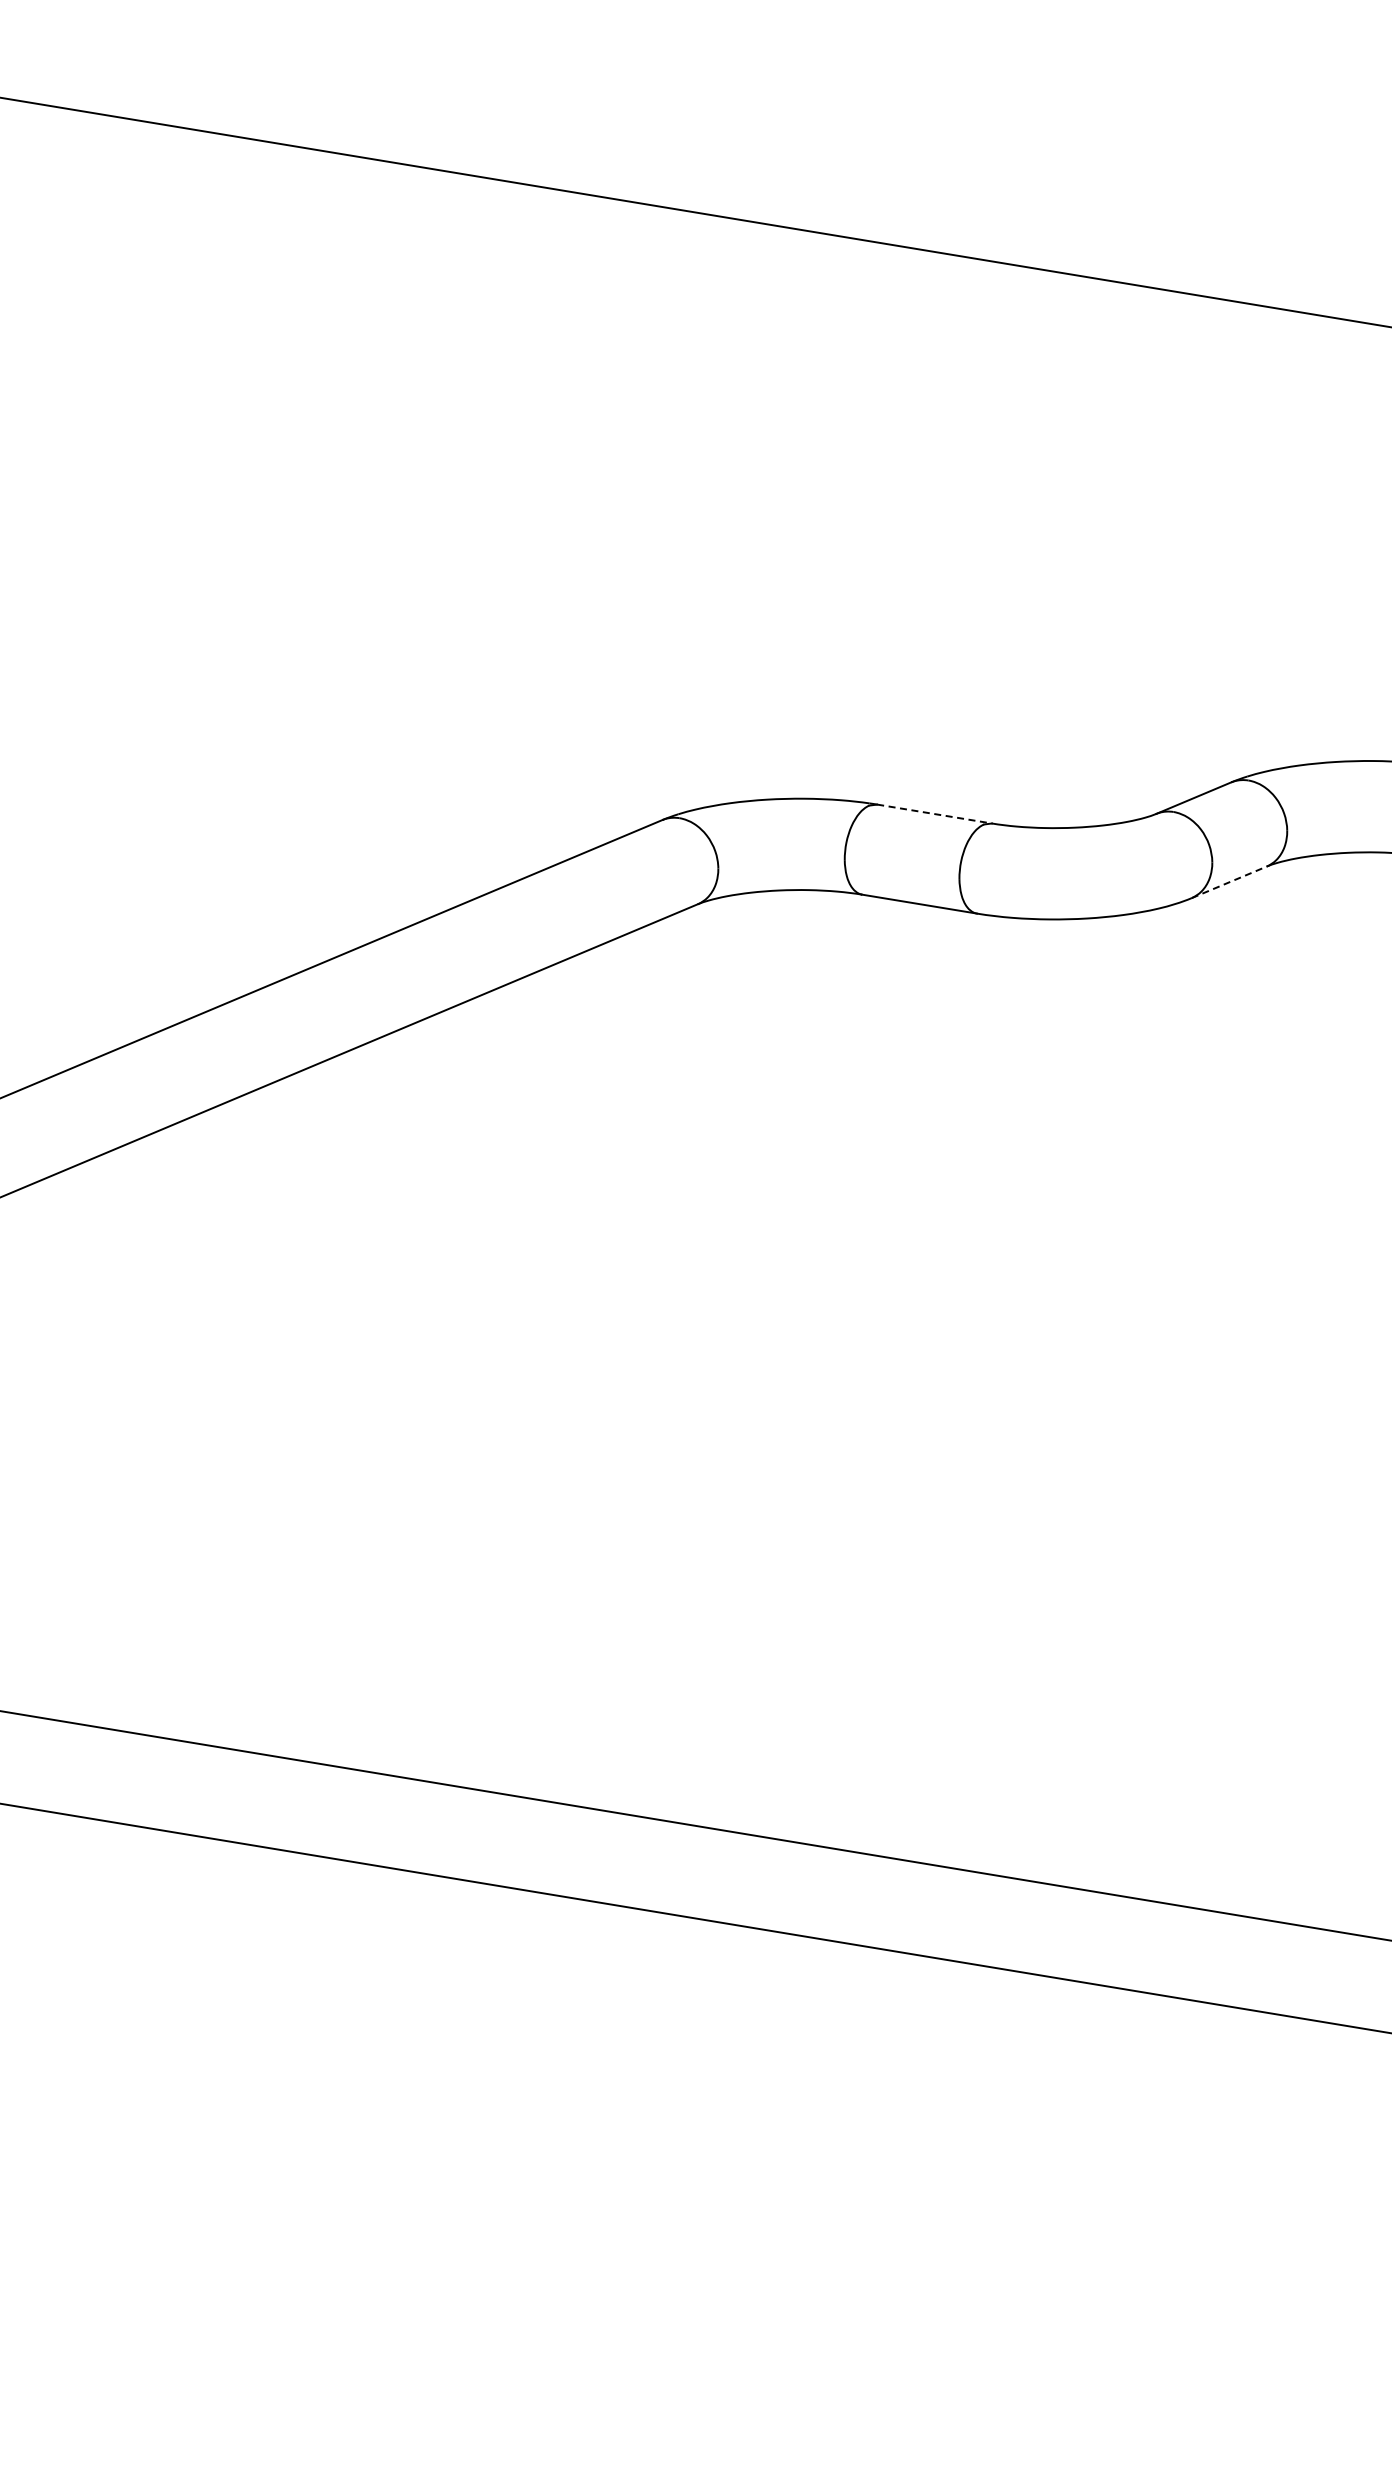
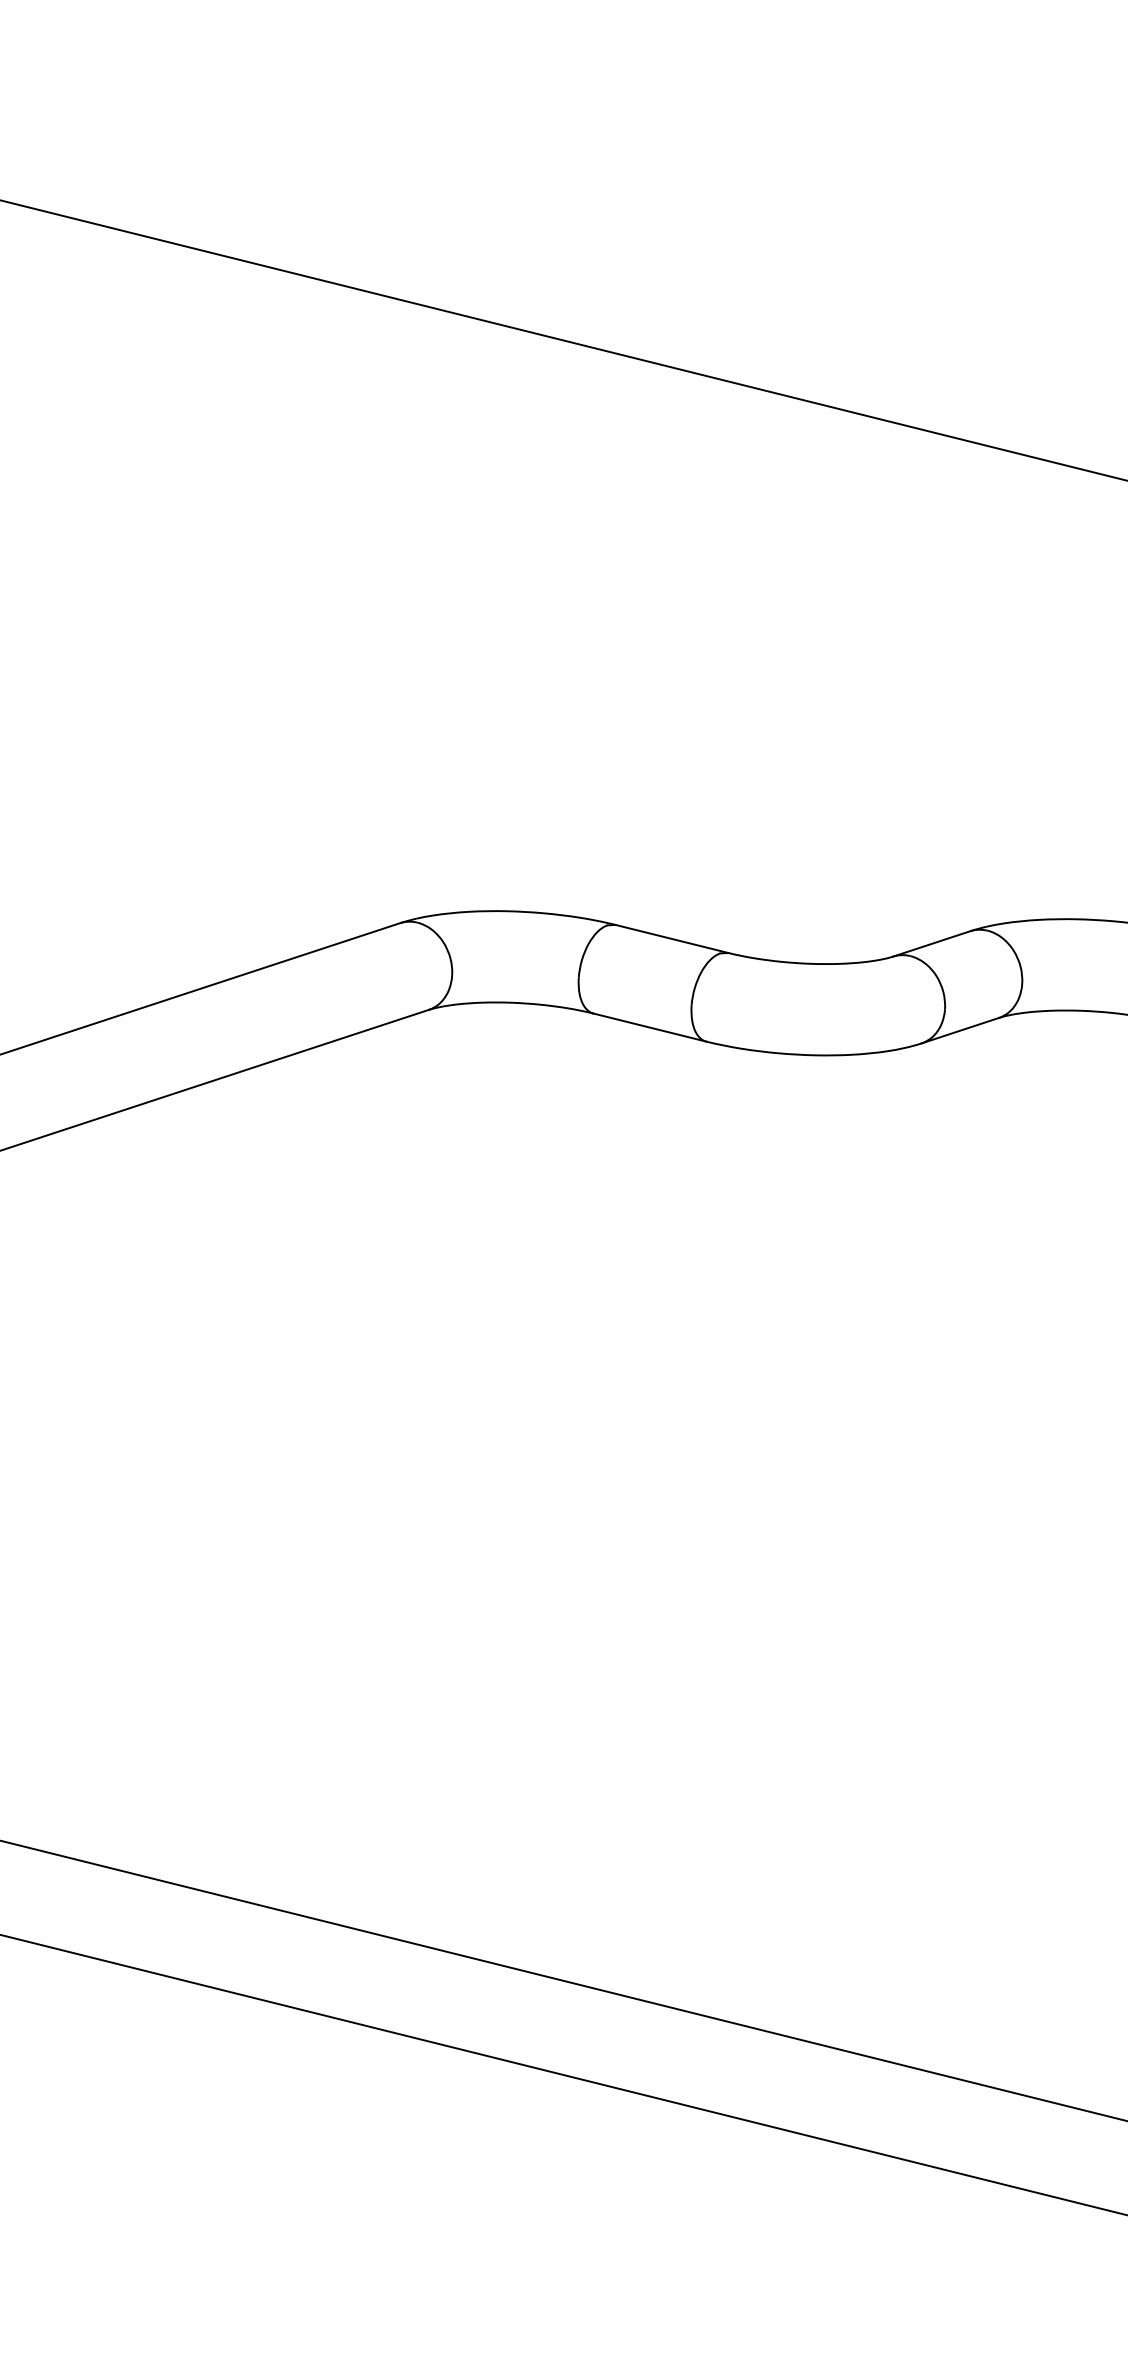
line: (935, 814) -> (672, 939), dashed -> solid
line: (1229, 882) -> (960, 1030), dashed -> solid

